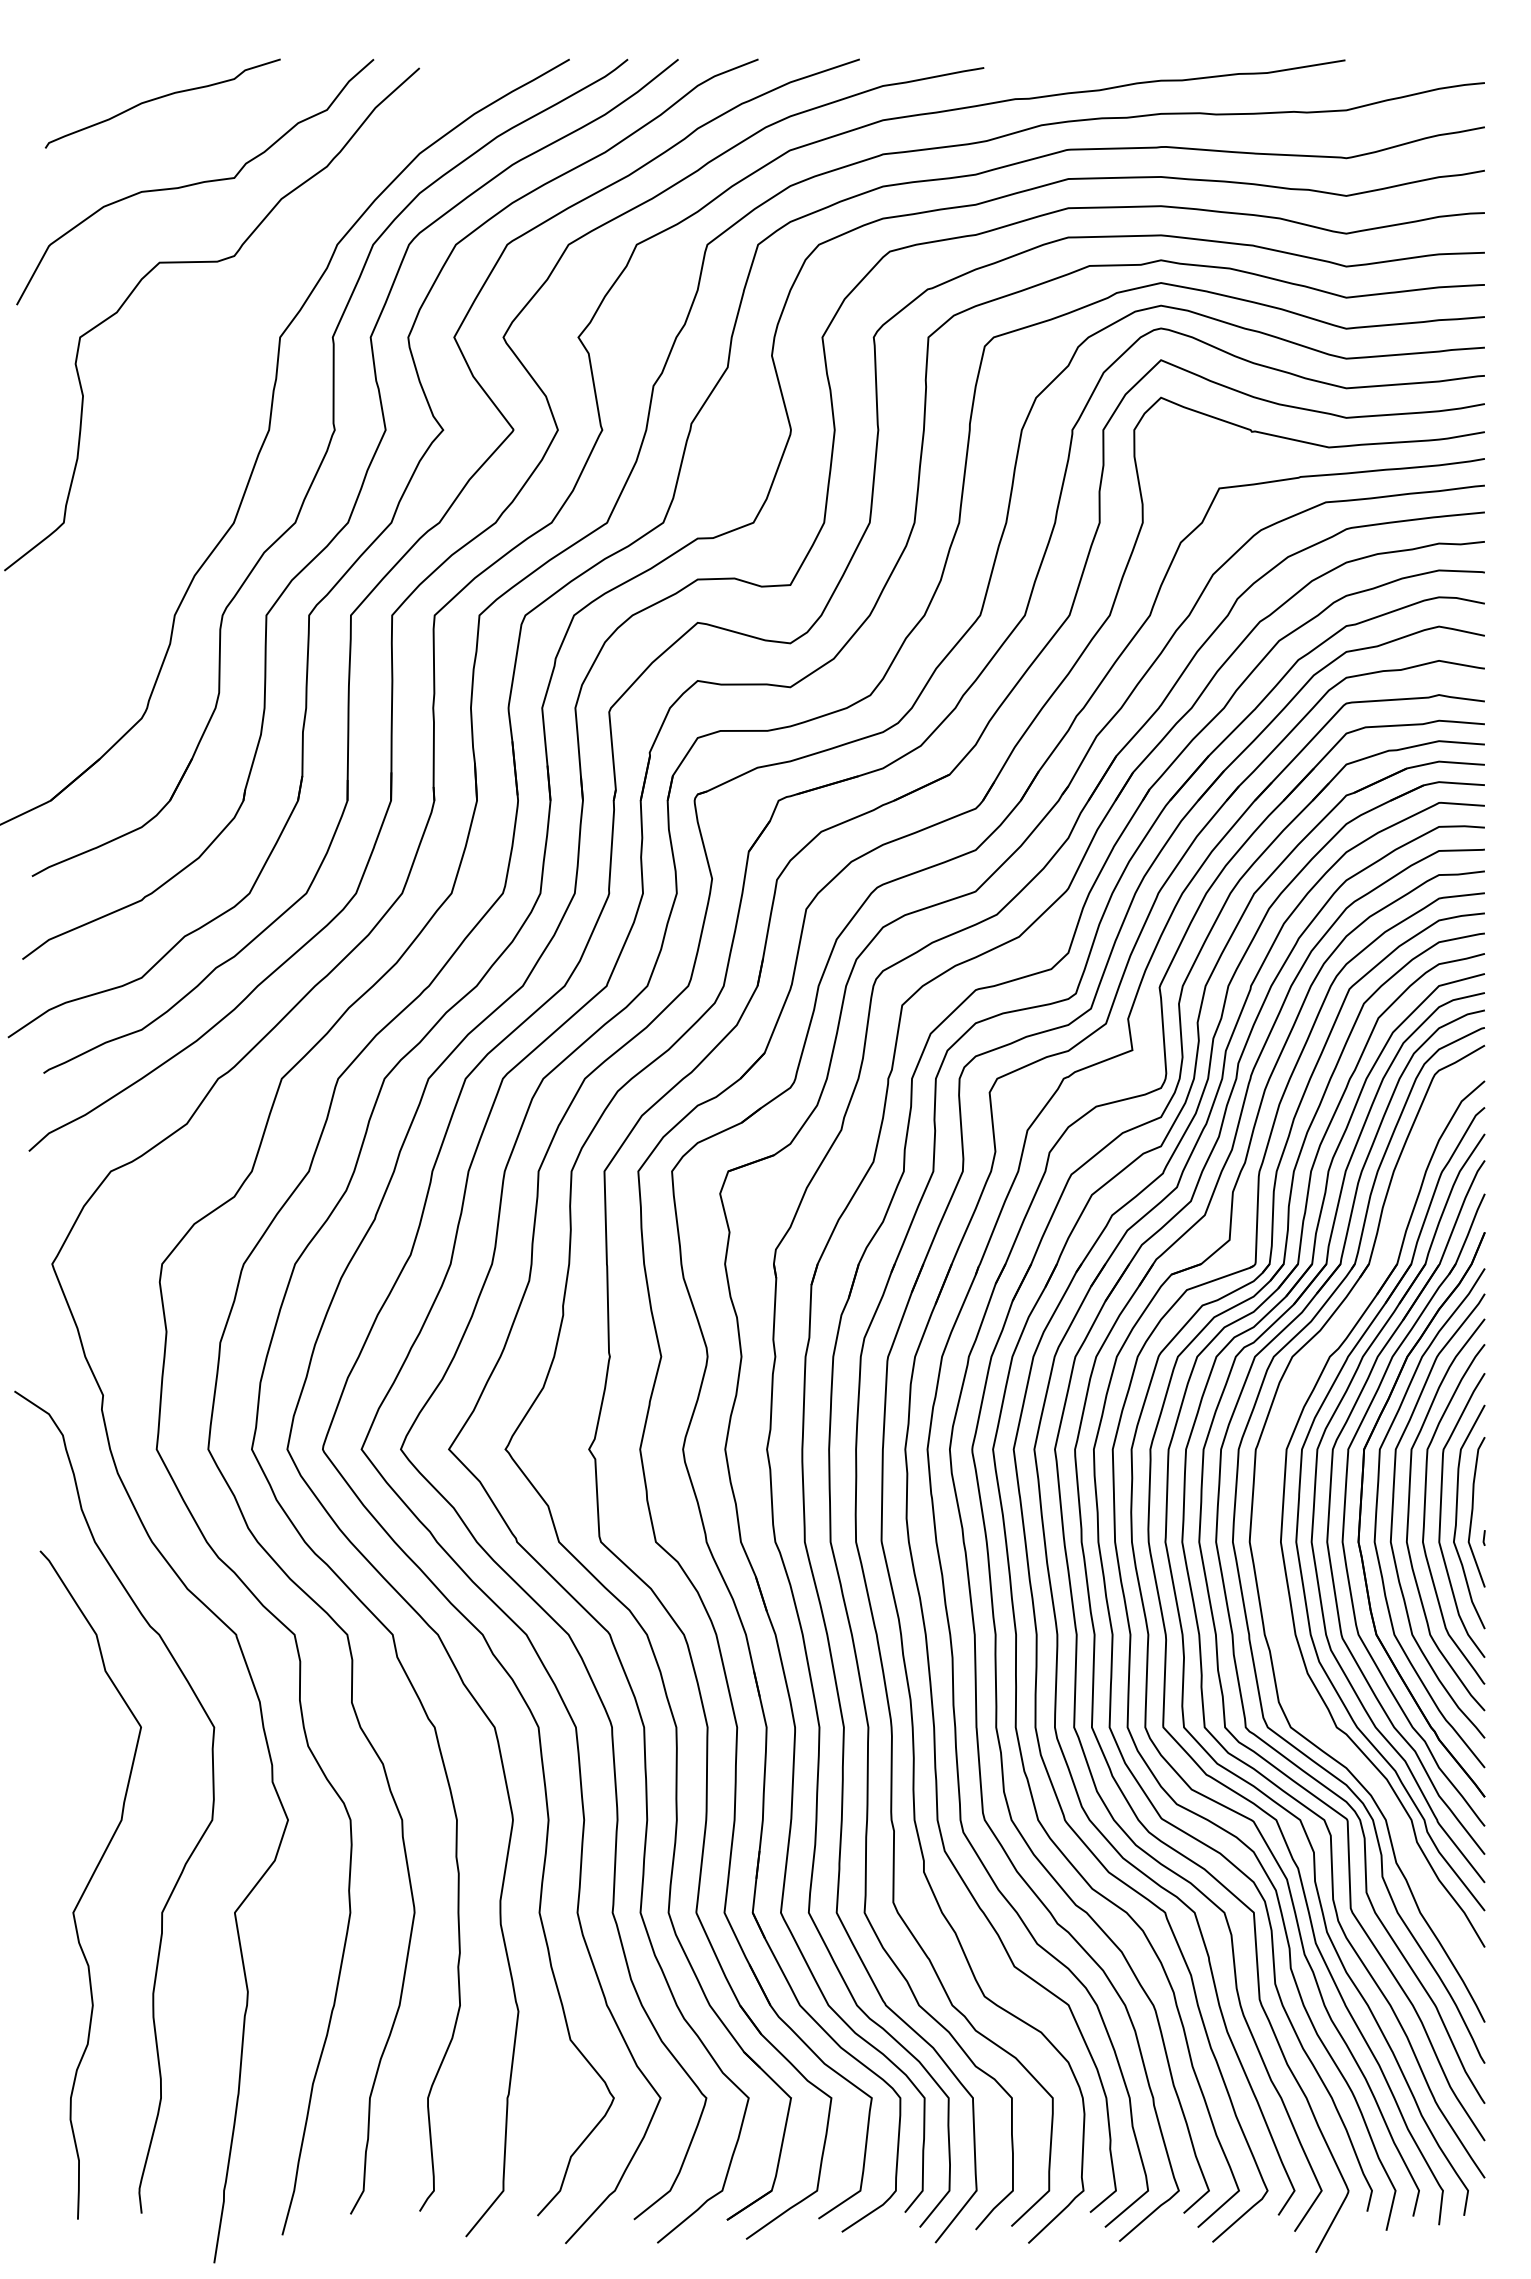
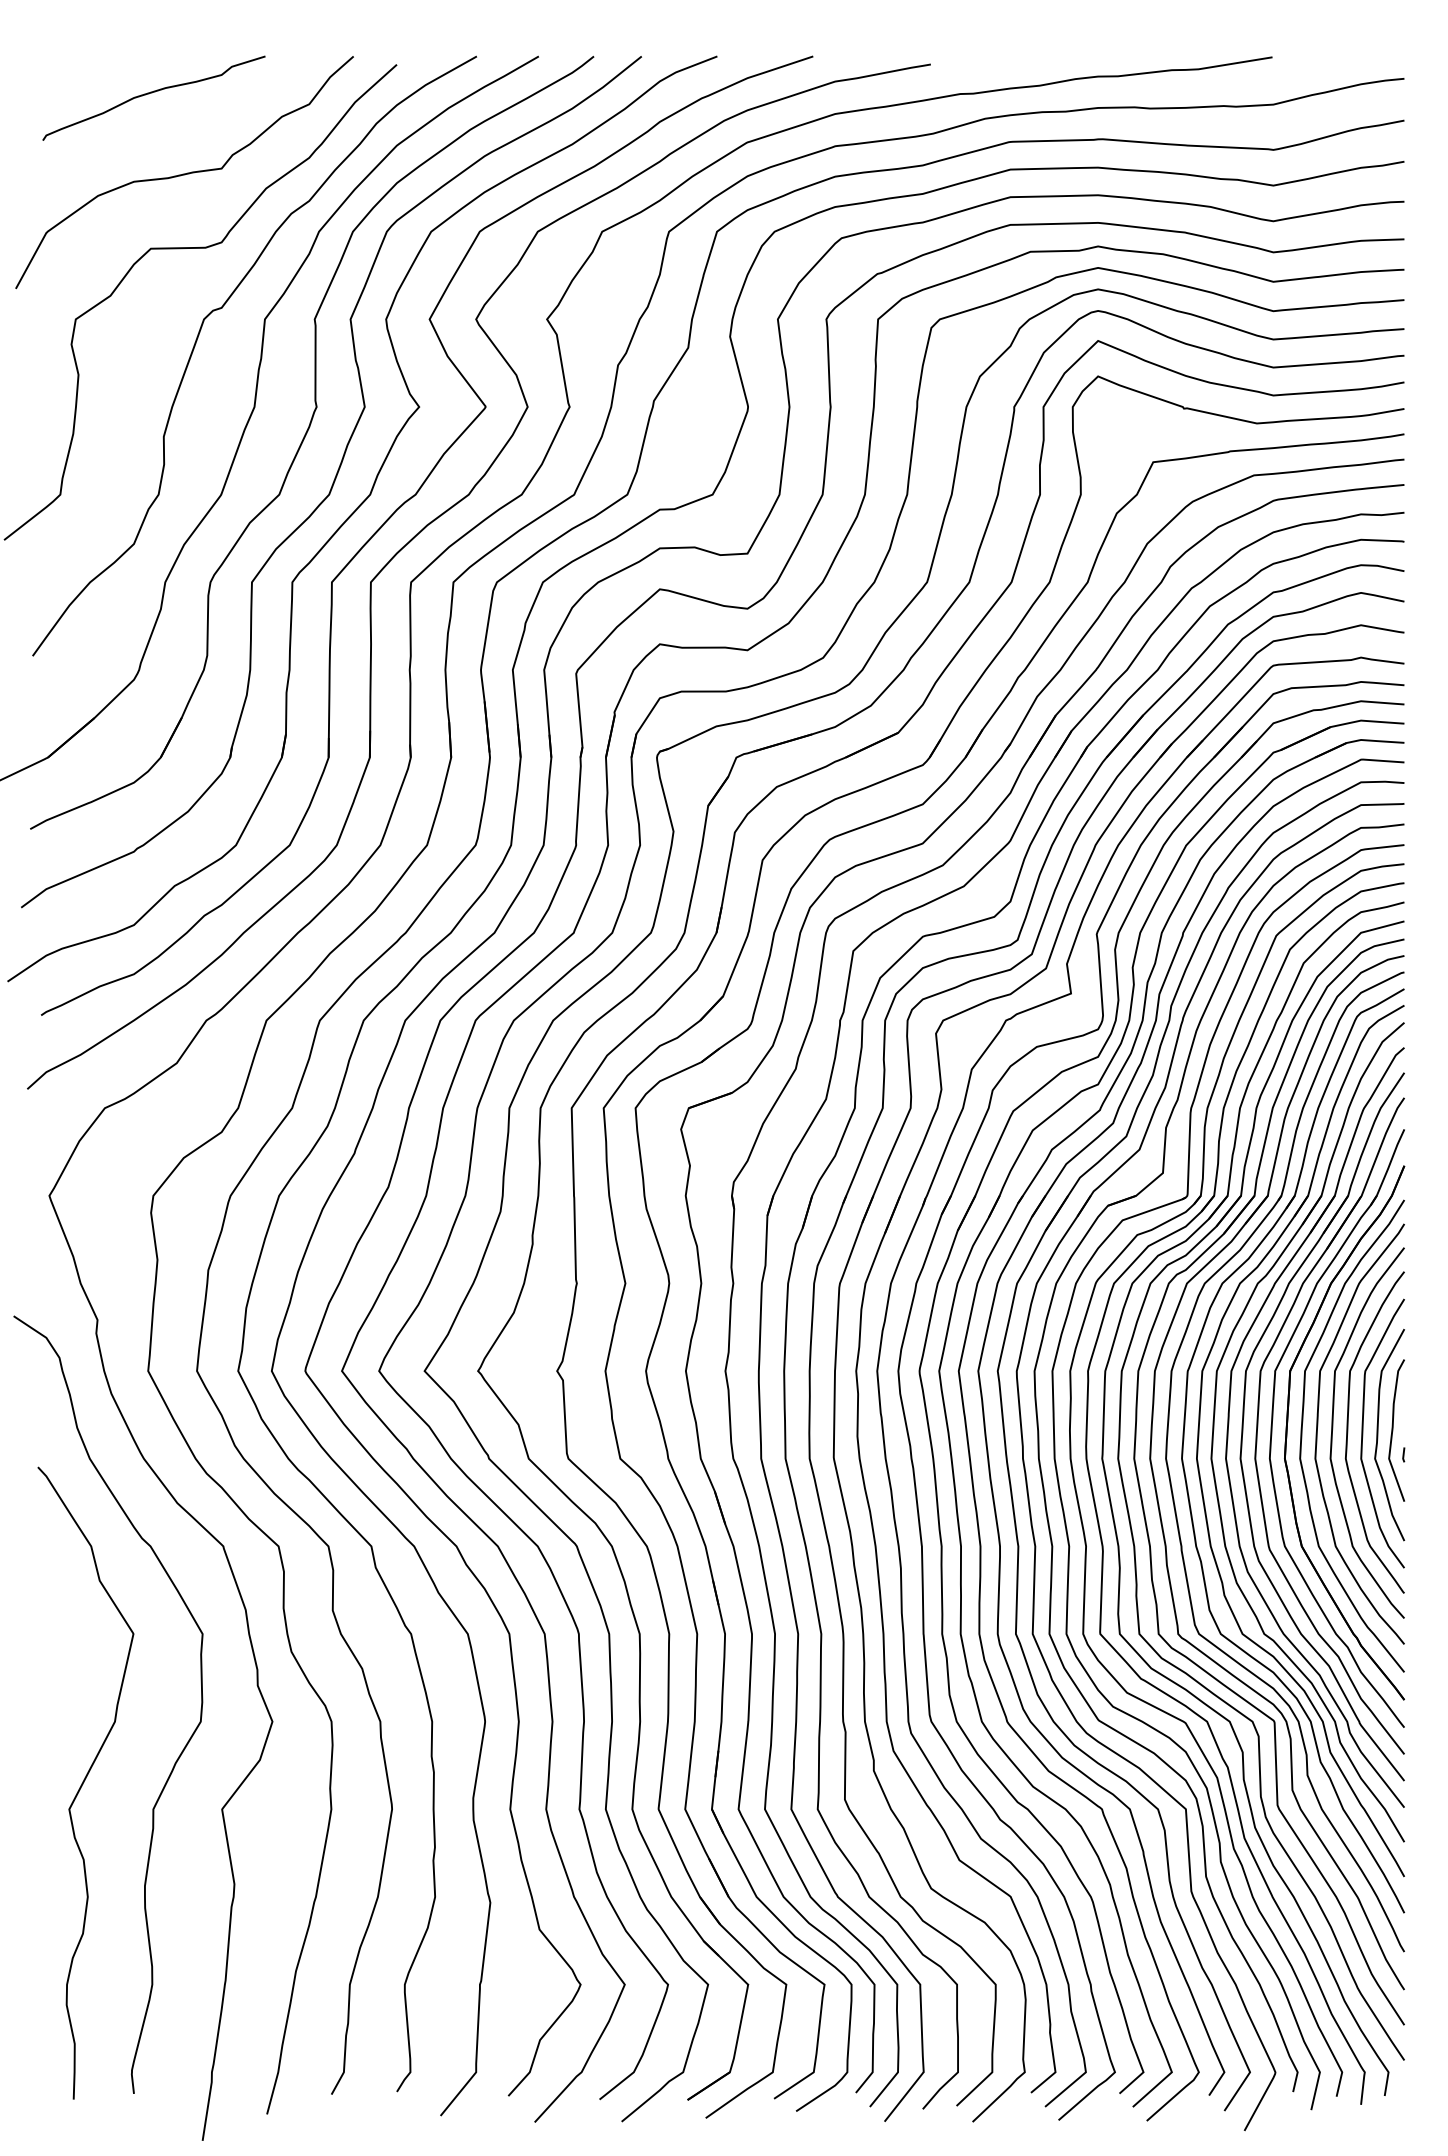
curve: (234, 326) -> (221, 309), added
part: (1268, 1514) -> (1199, 1432), added

